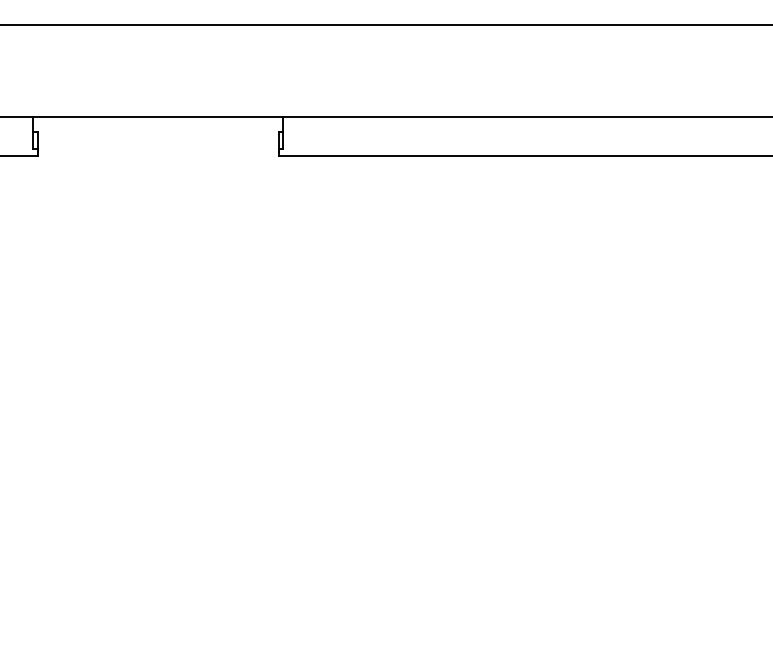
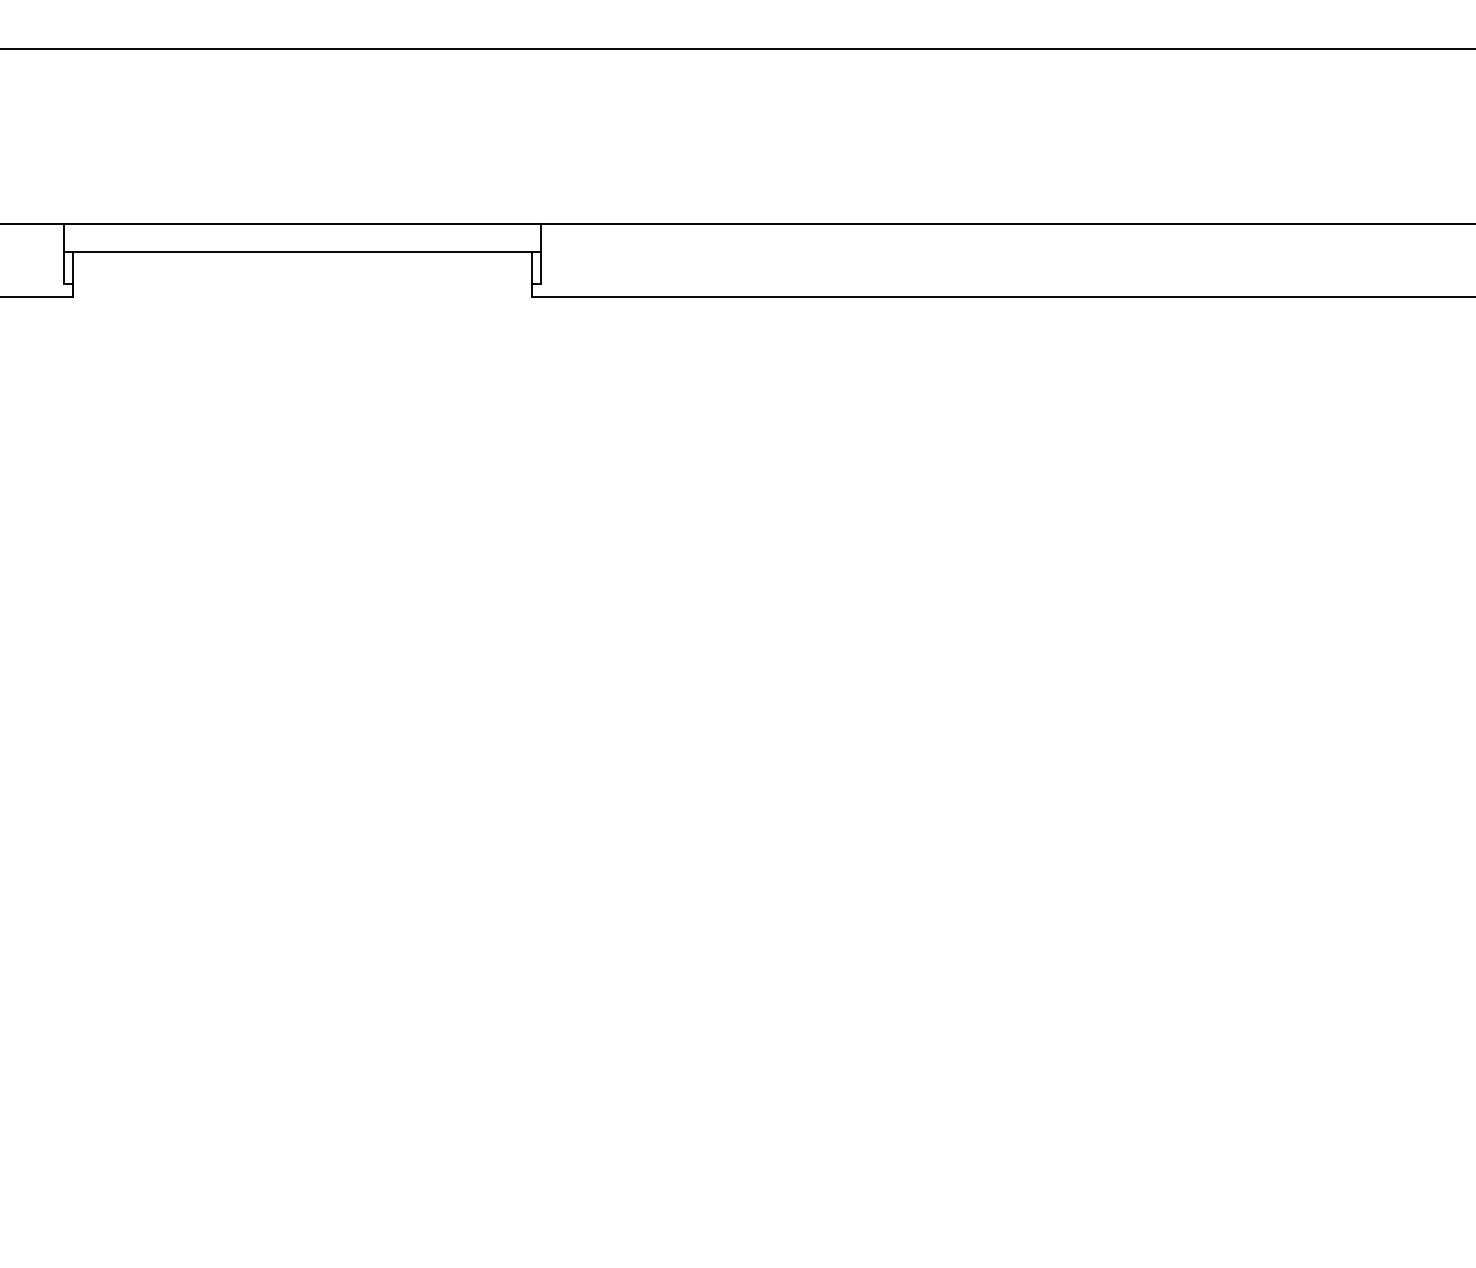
line: (158, 131) -> (302, 251), added

